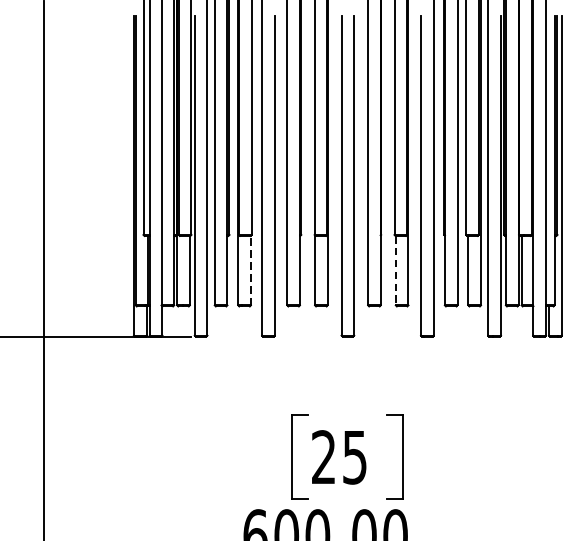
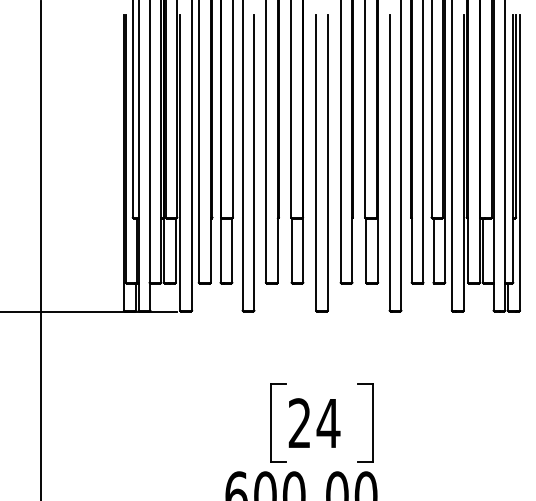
line: (251, 270) -> (232, 250), dashed -> solid
line: (395, 271) -> (366, 251), dashed -> solid
text: (354, 457) -> (328, 423), 25 -> 24

